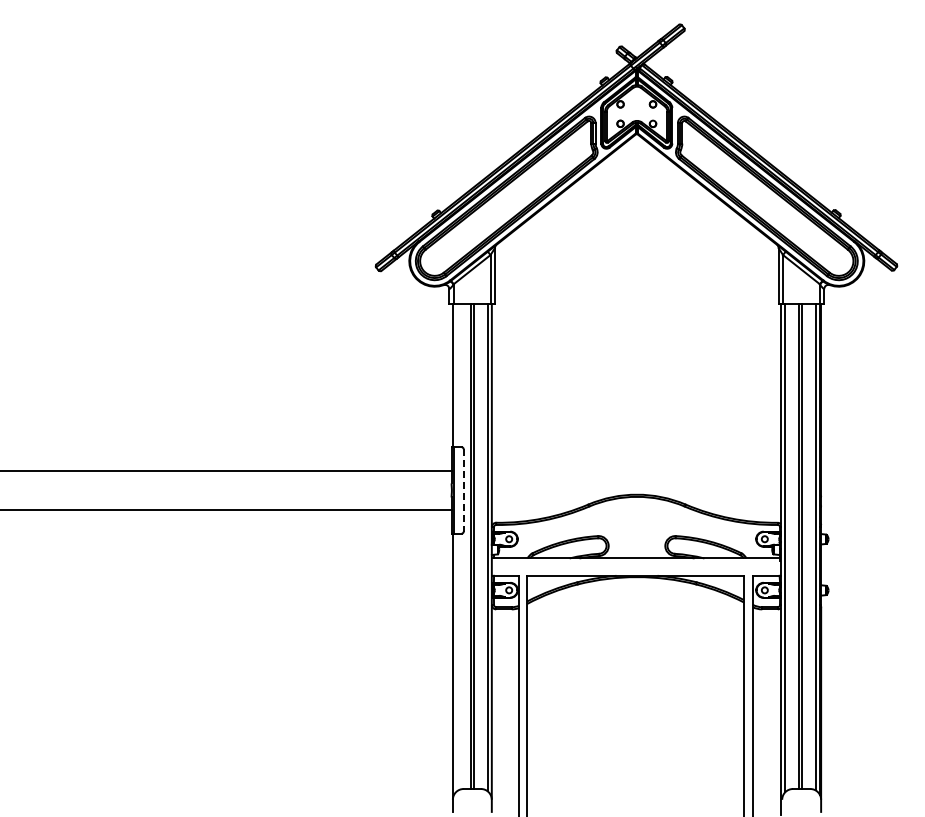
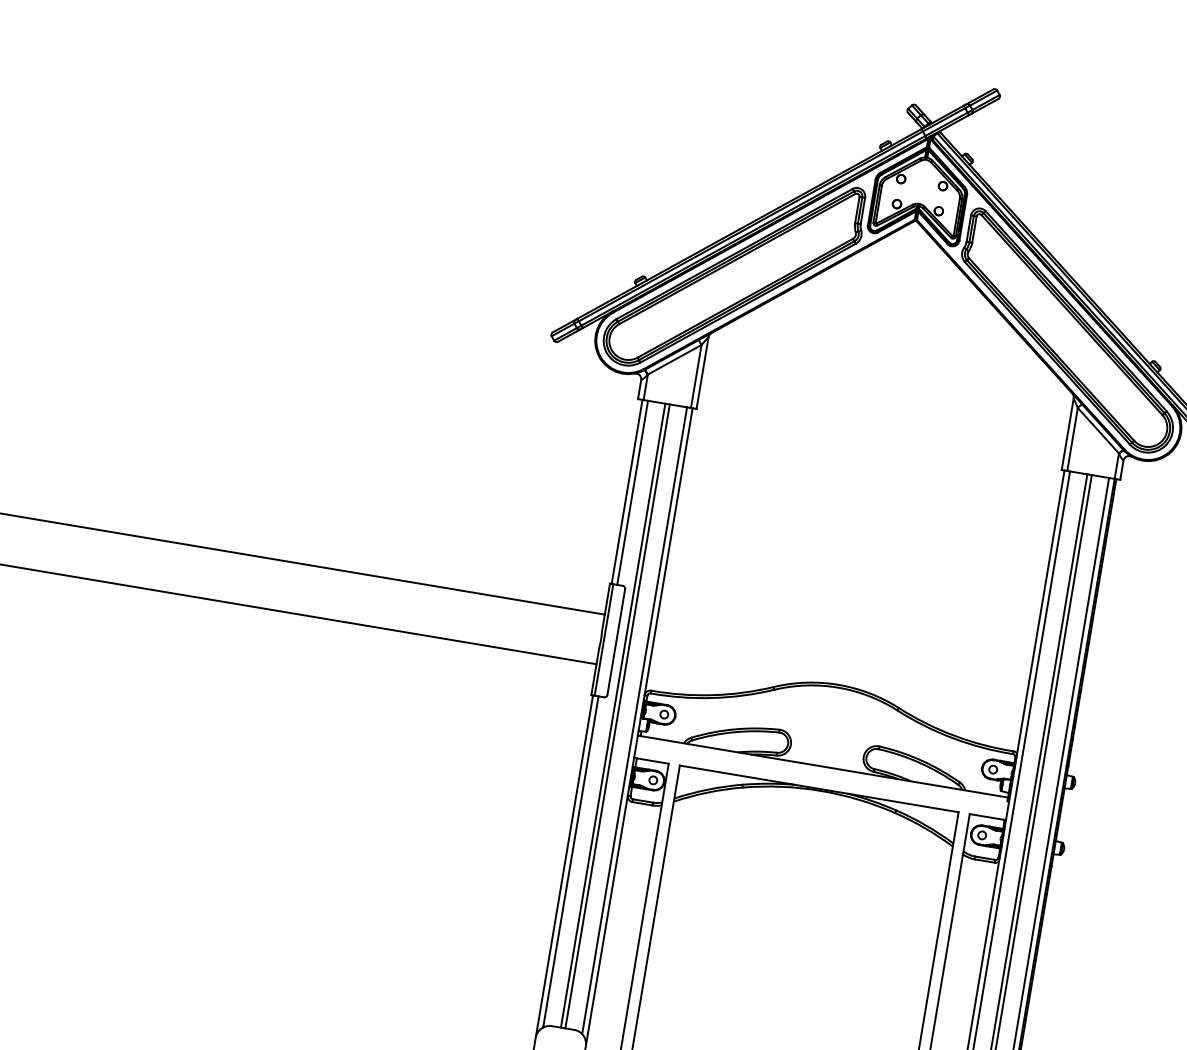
line: (457, 375) -> (633, 492), added
line: (463, 490) -> (616, 642), dashed -> solid
line: (457, 662) -> (571, 862), added

